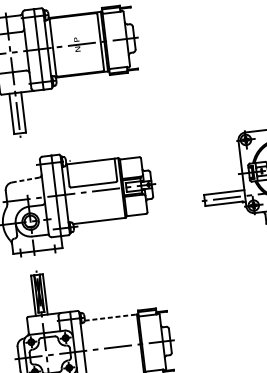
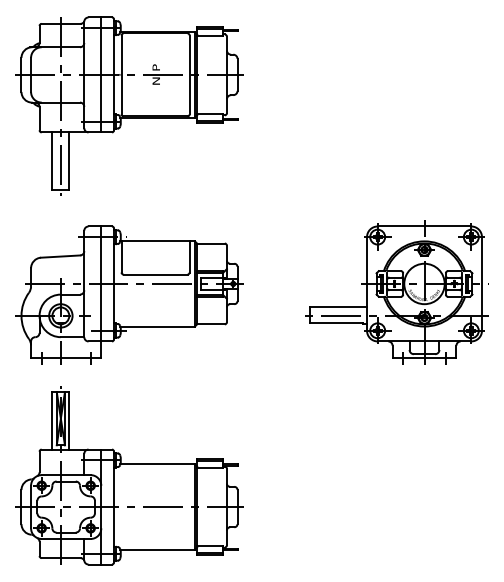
line: (25, 180) -> (60, 256), dashed -> solid
line: (111, 317) -> (158, 464), dashed -> solid

